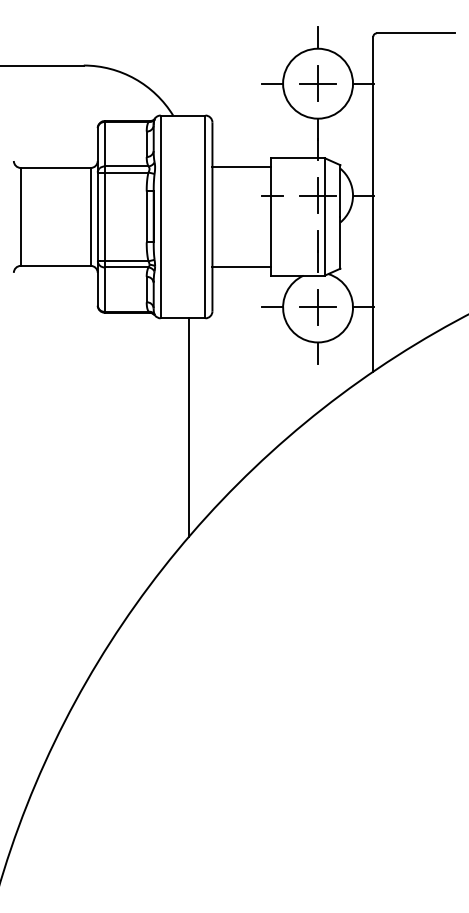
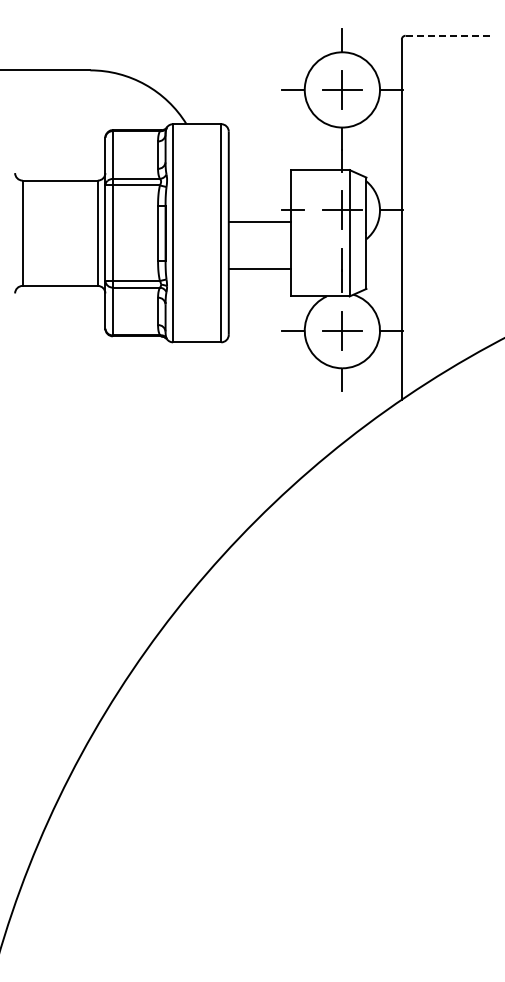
line: (416, 33) -> (448, 35), solid -> dashed
line: (241, 166) -> (259, 221), moved
line: (241, 266) -> (259, 268), moved
line: (188, 427) -> (203, 459), removed

